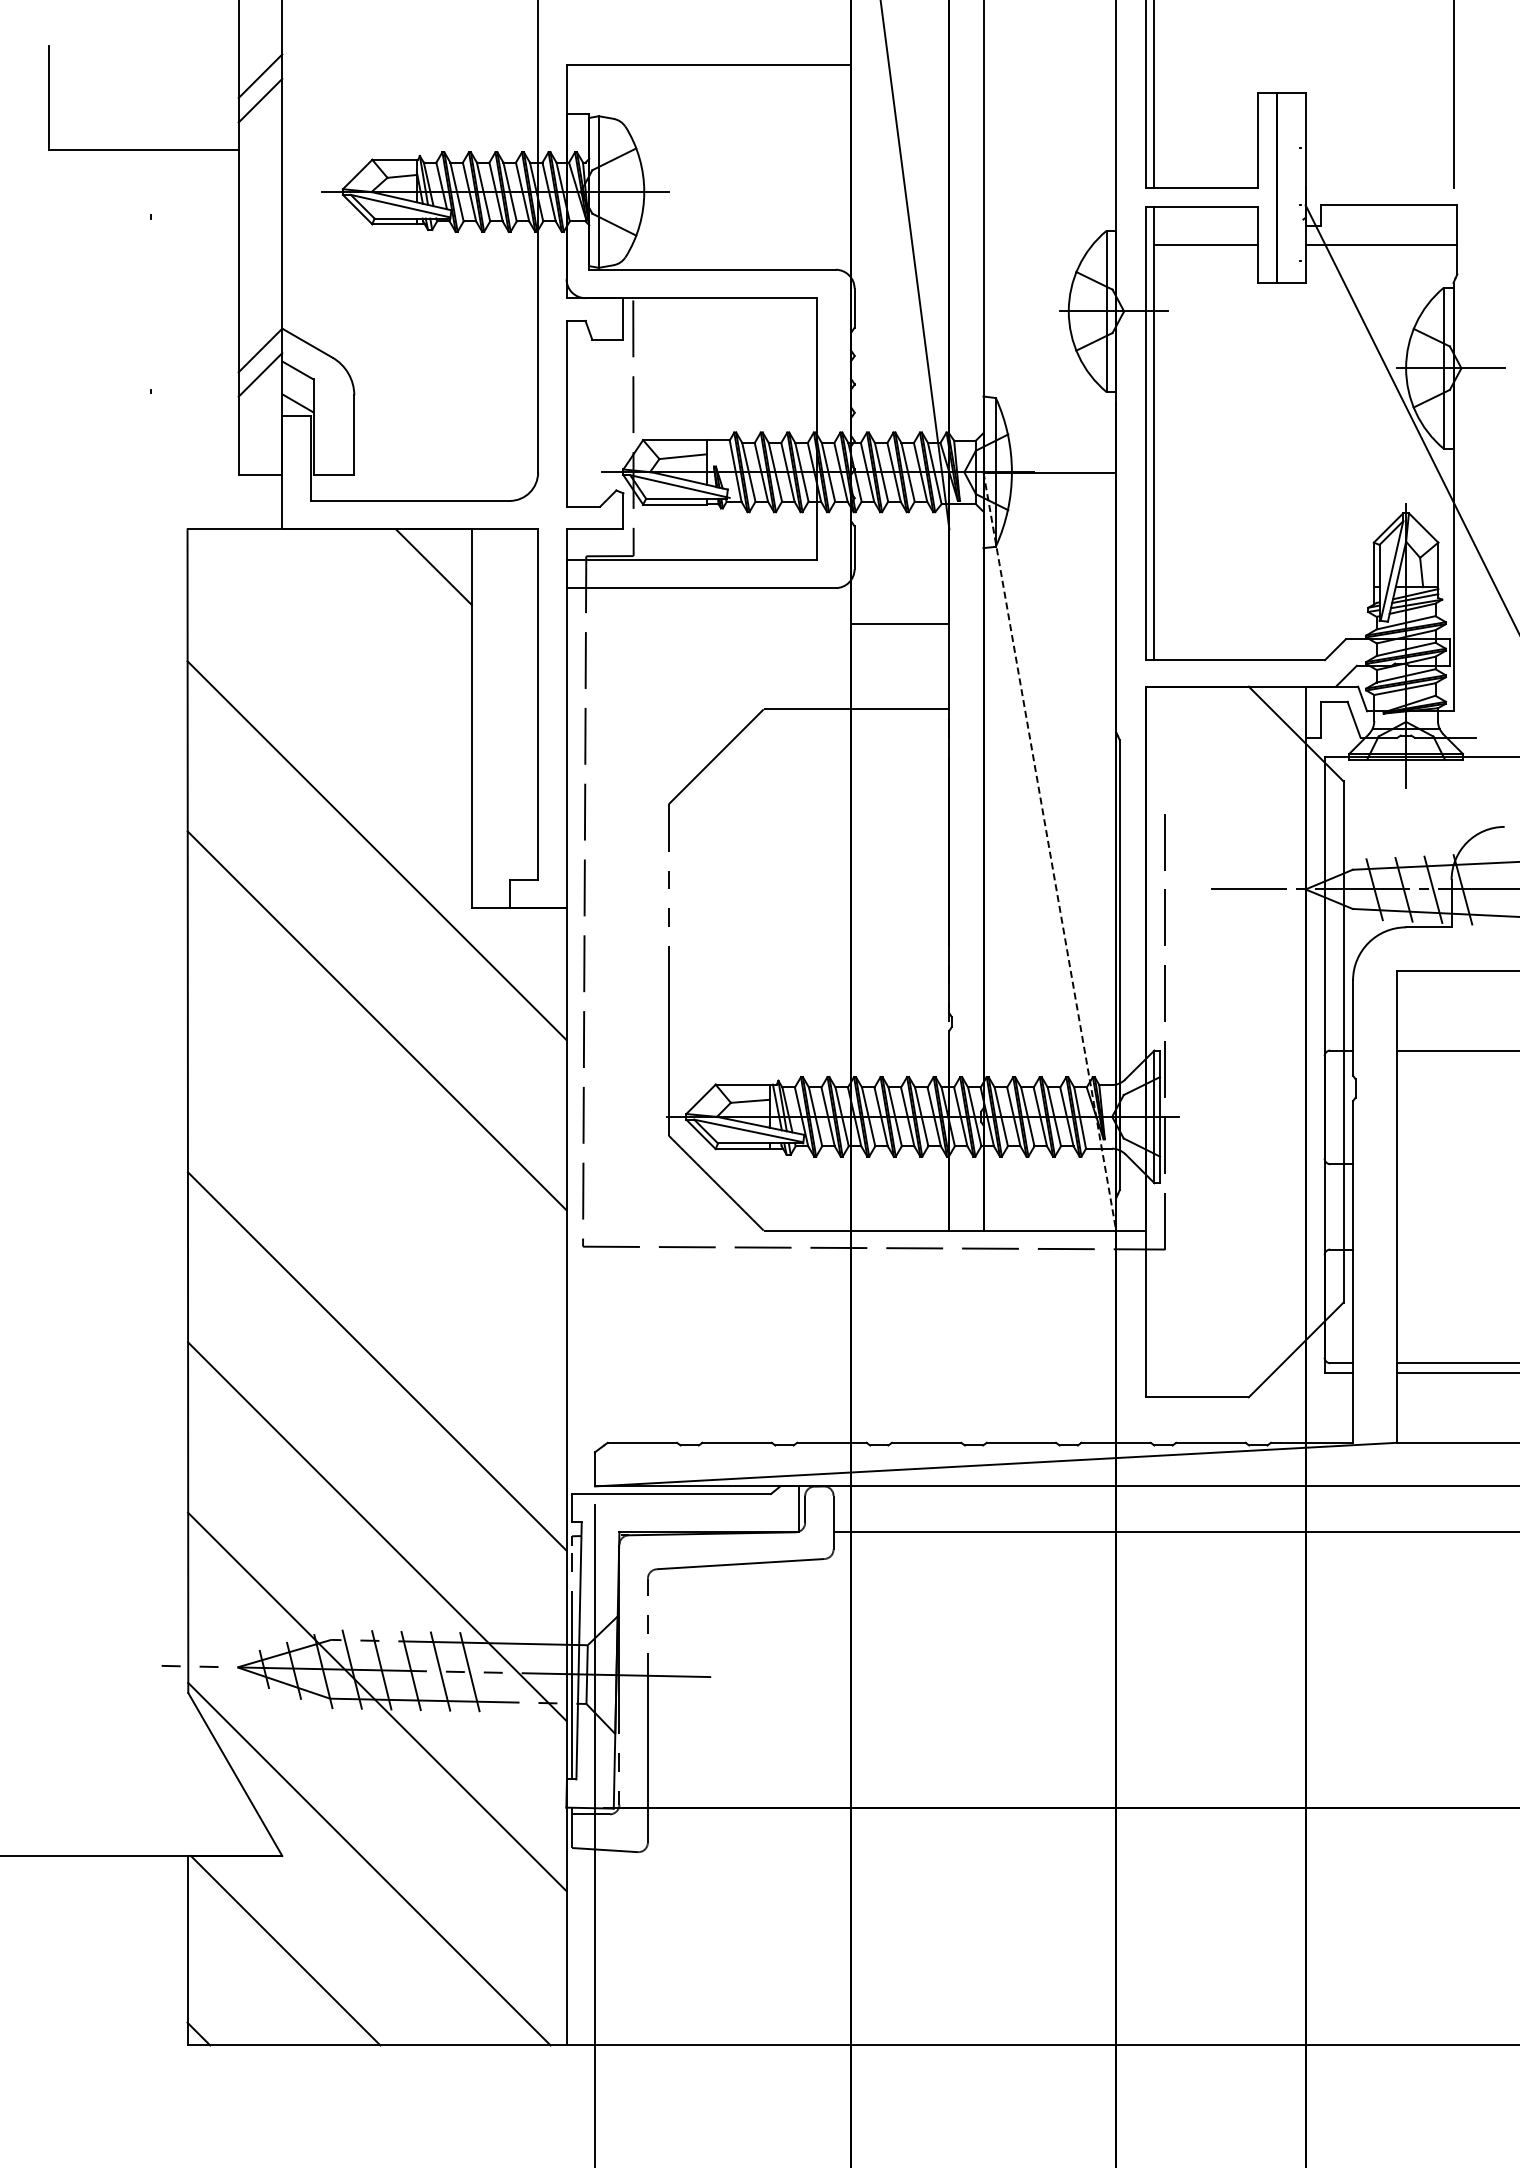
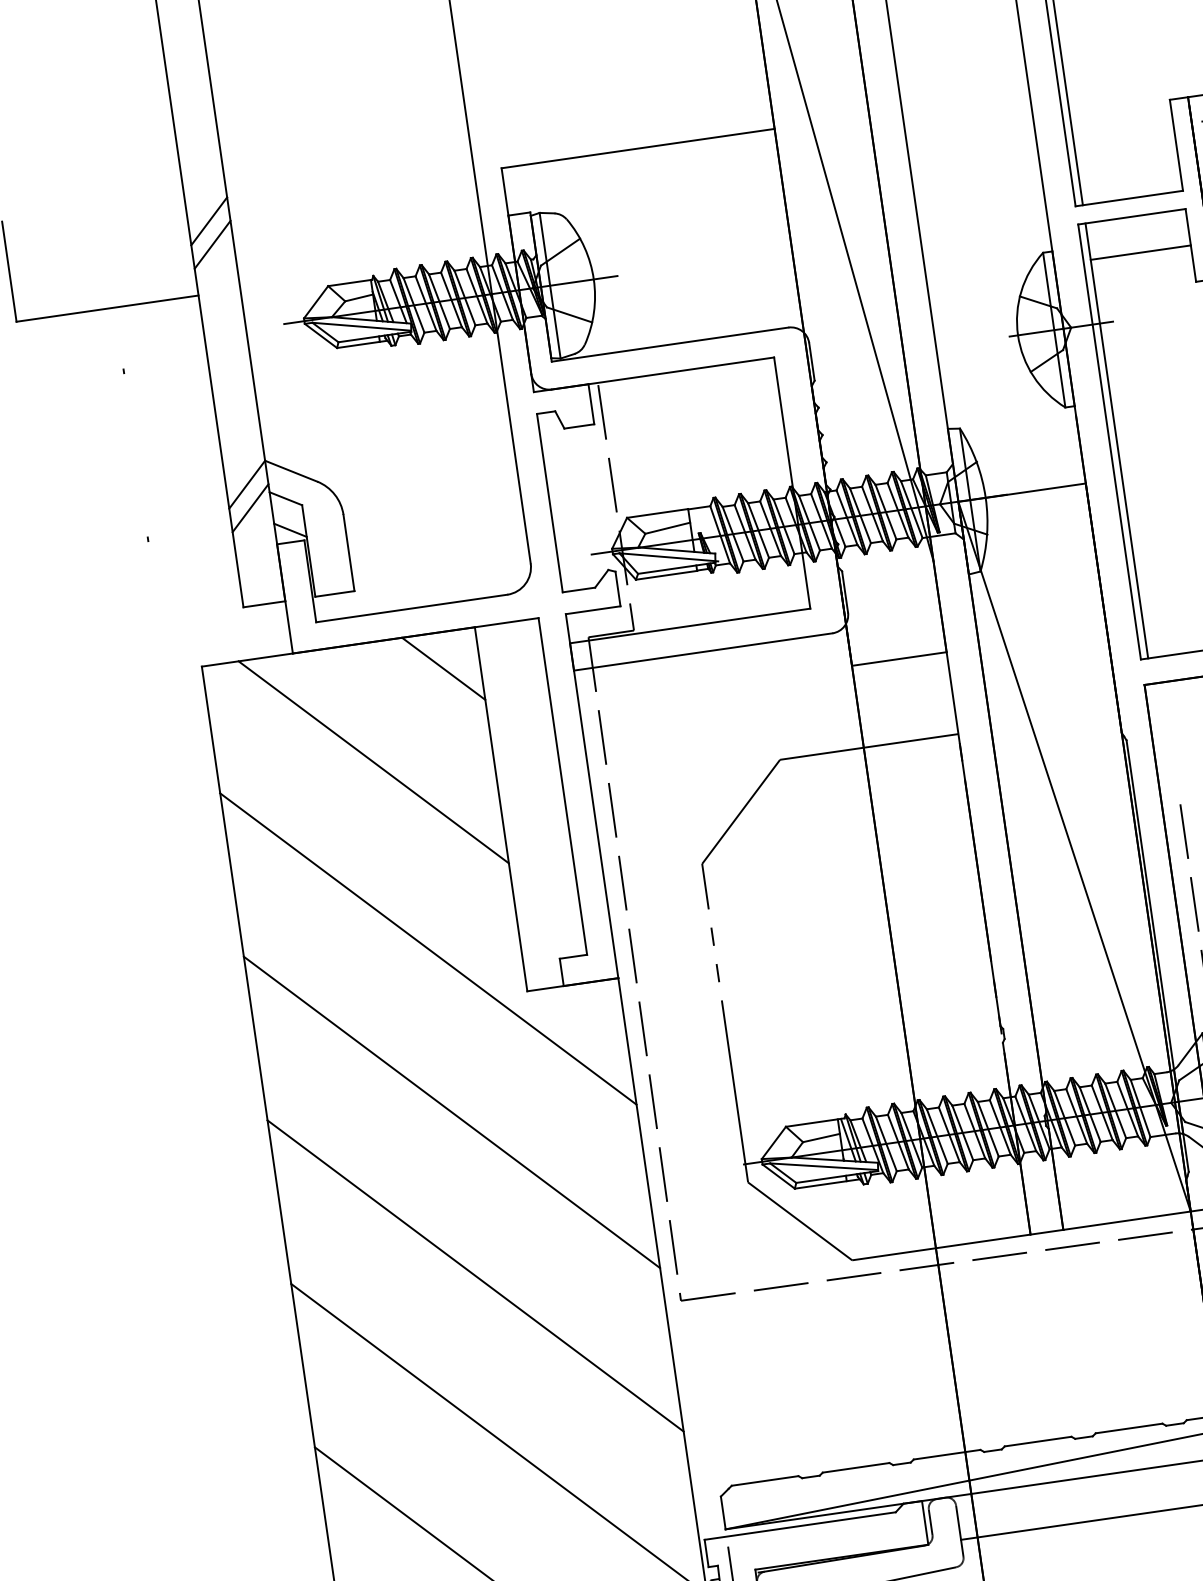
line: (348, 652) -> (373, 762), added
line: (1049, 851) -> (1074, 856), dashed -> solid
line: (376, 1190) -> (474, 1275), added

